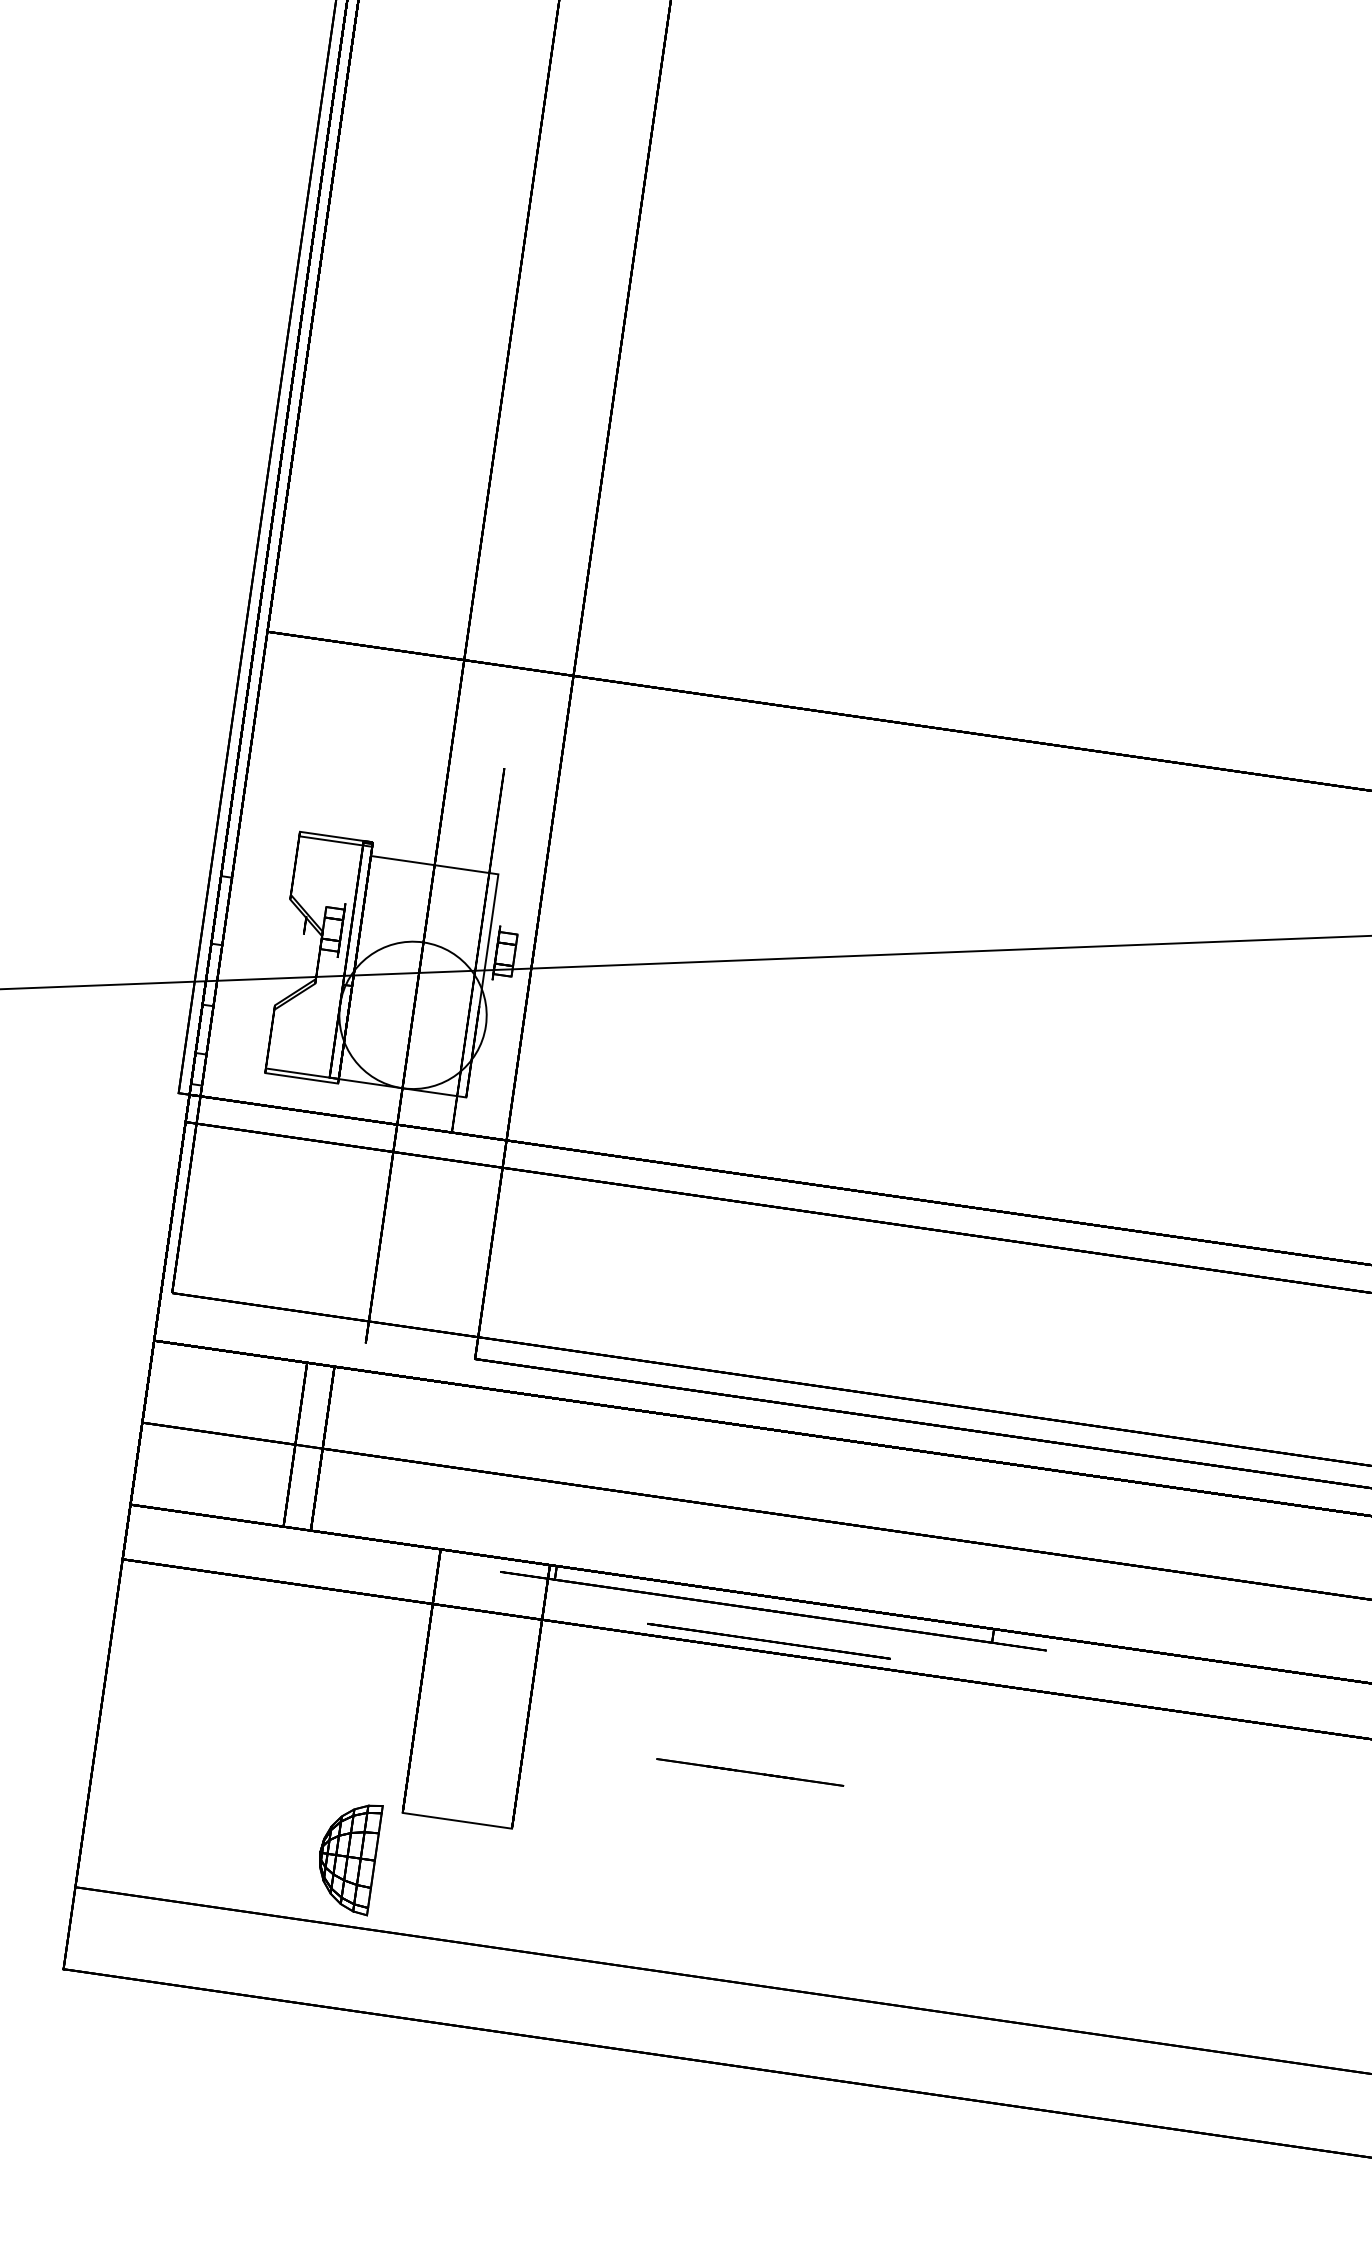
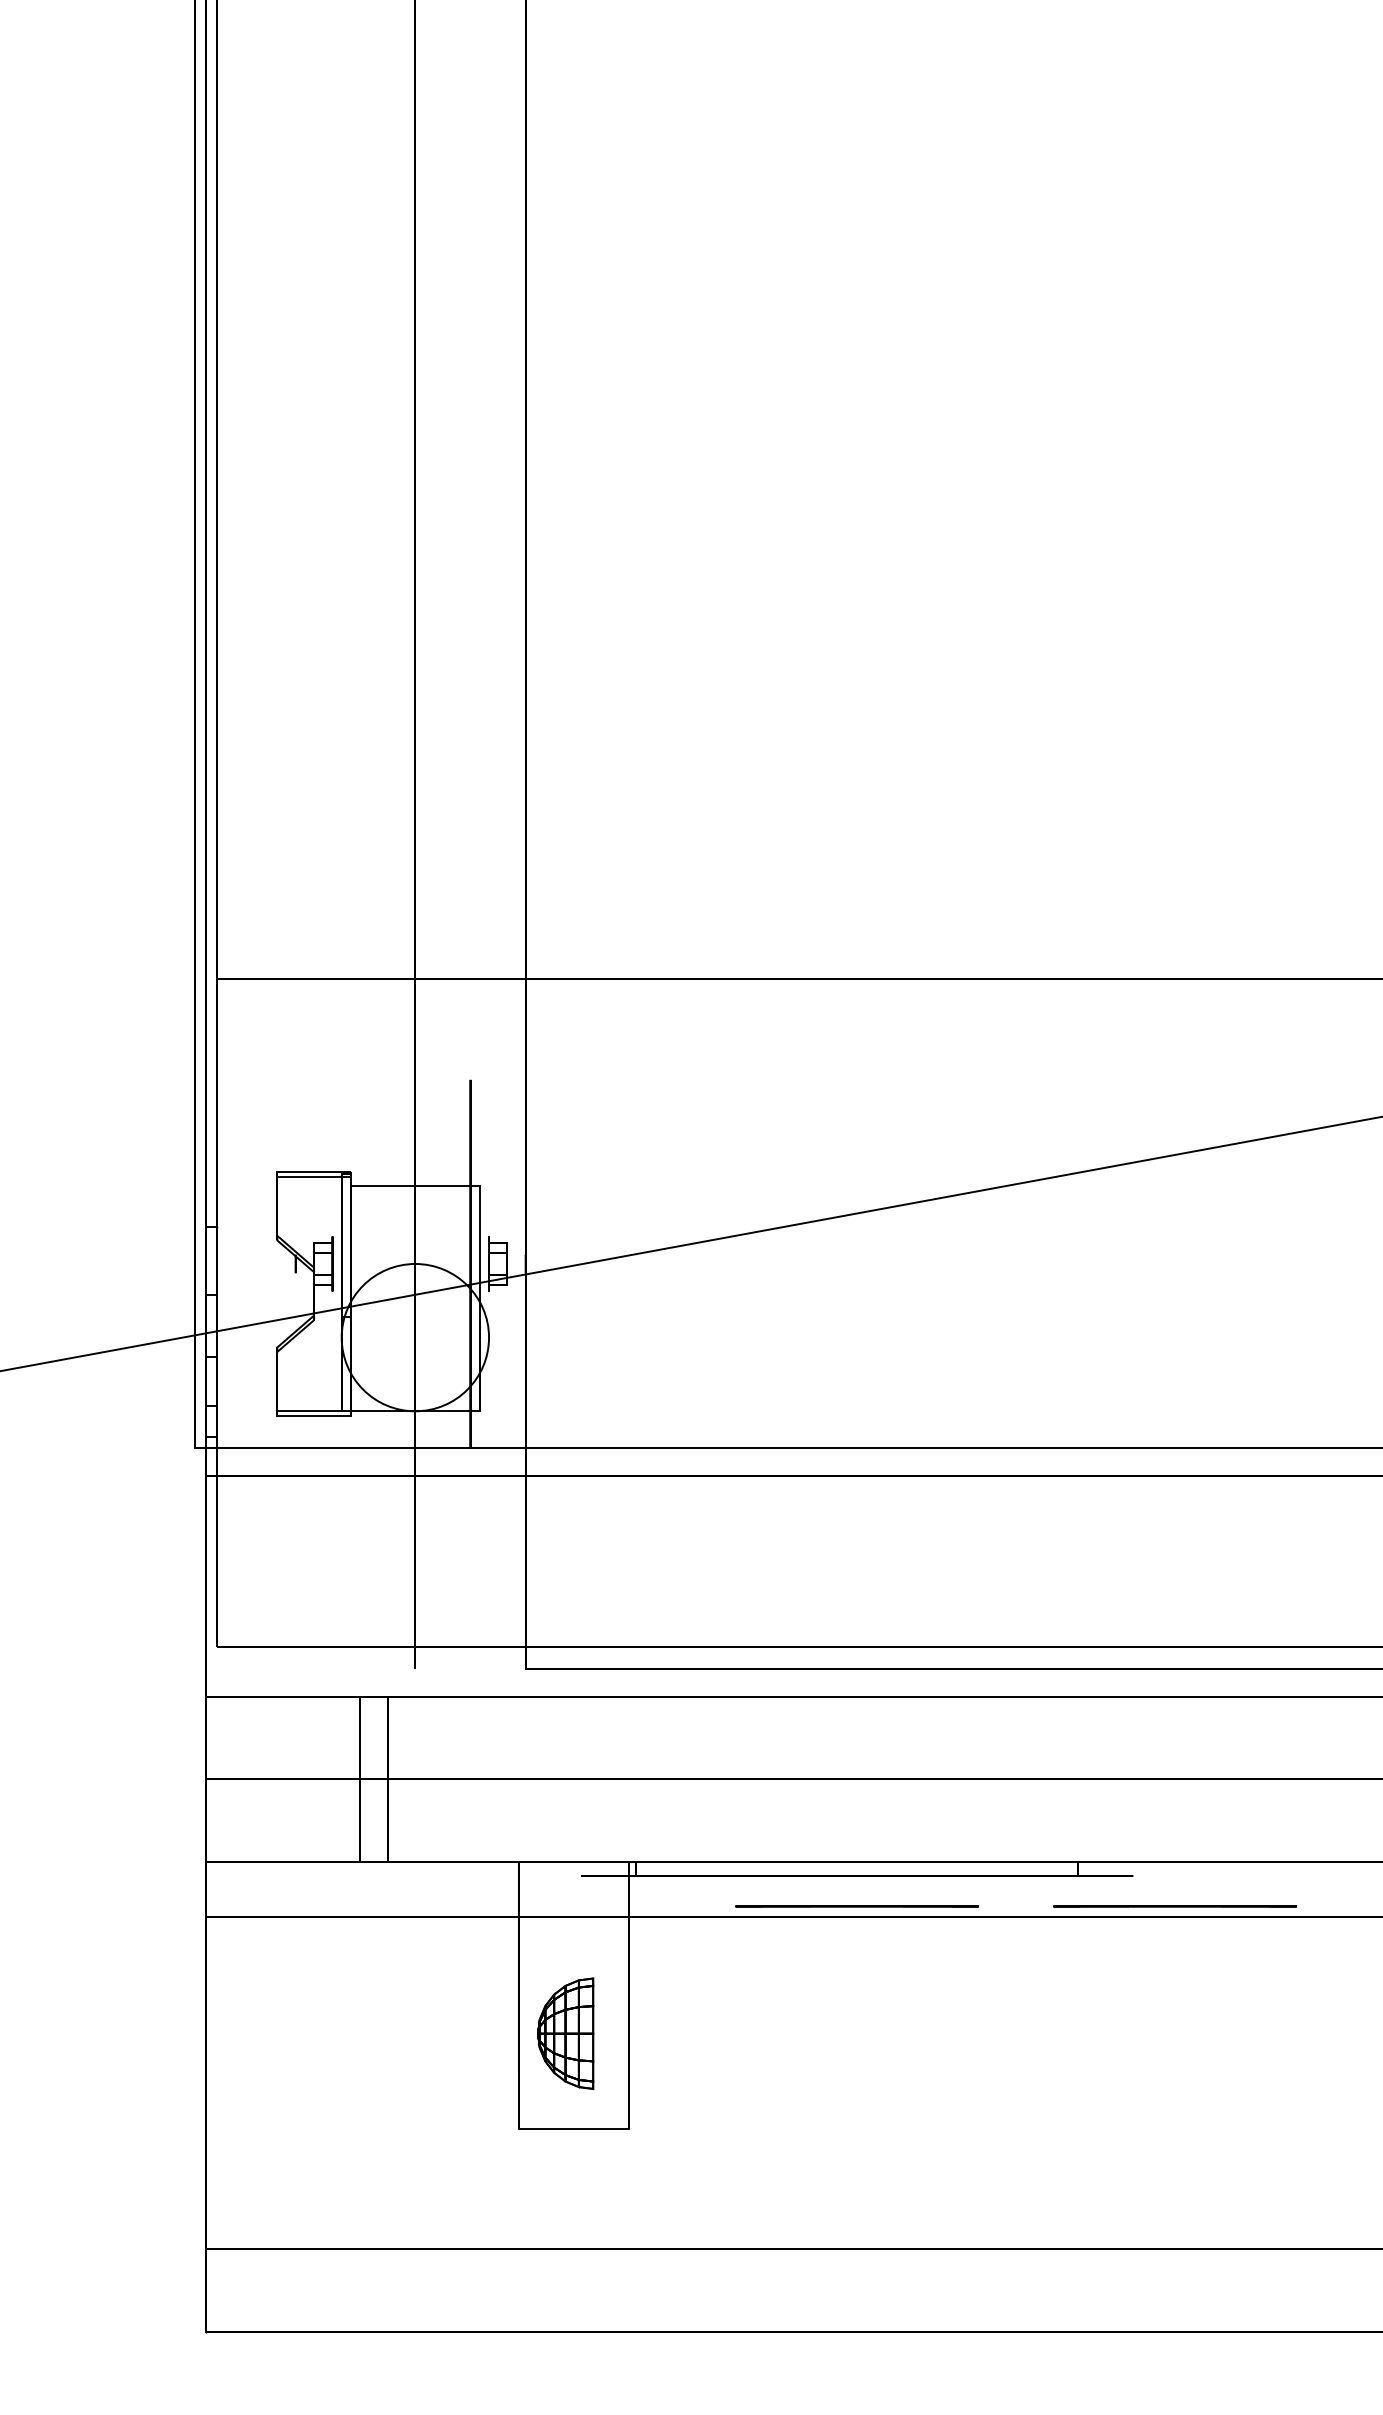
line: (1083, 1686) -> (1174, 1906), added
line: (749, 1771) -> (856, 2038), removed
part: (347, 1856) -> (565, 2033), moved

